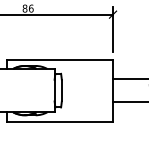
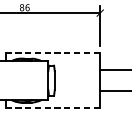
line: (60, 59) -> (53, 52), solid -> dashed
line: (60, 121) -> (53, 108), solid -> dashed

